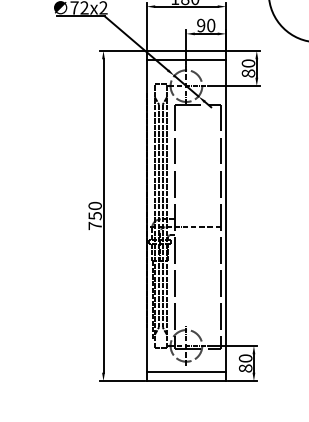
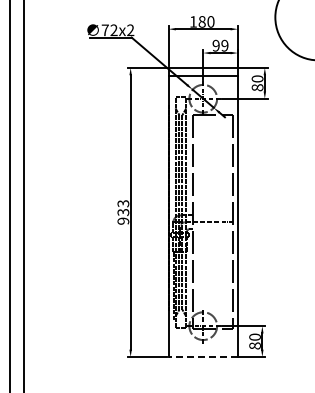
text: (210, 25) -> (224, 45), 90 -> 99
text: (95, 216) -> (123, 212), 750 -> 933
line: (185, 372) -> (202, 349), removed
line: (186, 380) -> (203, 356), solid -> dashed

